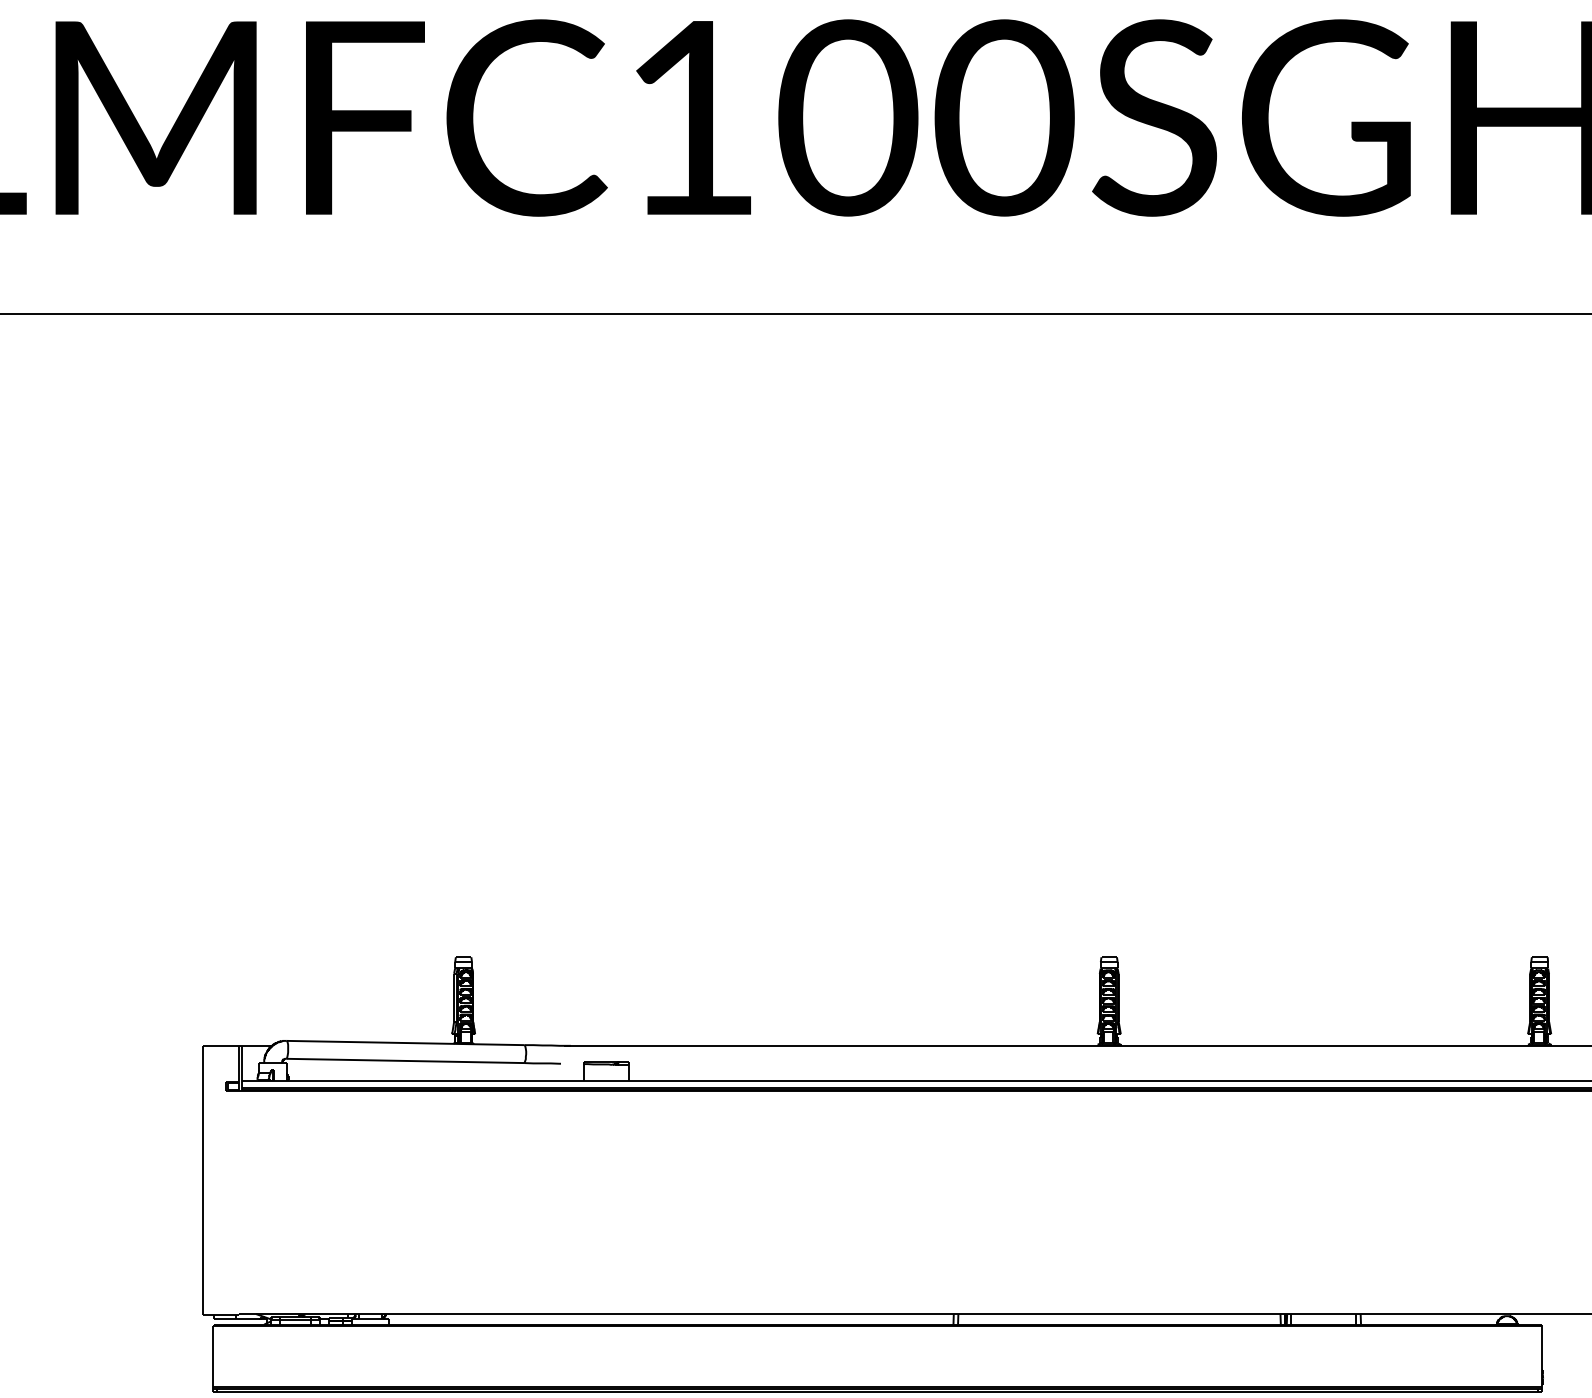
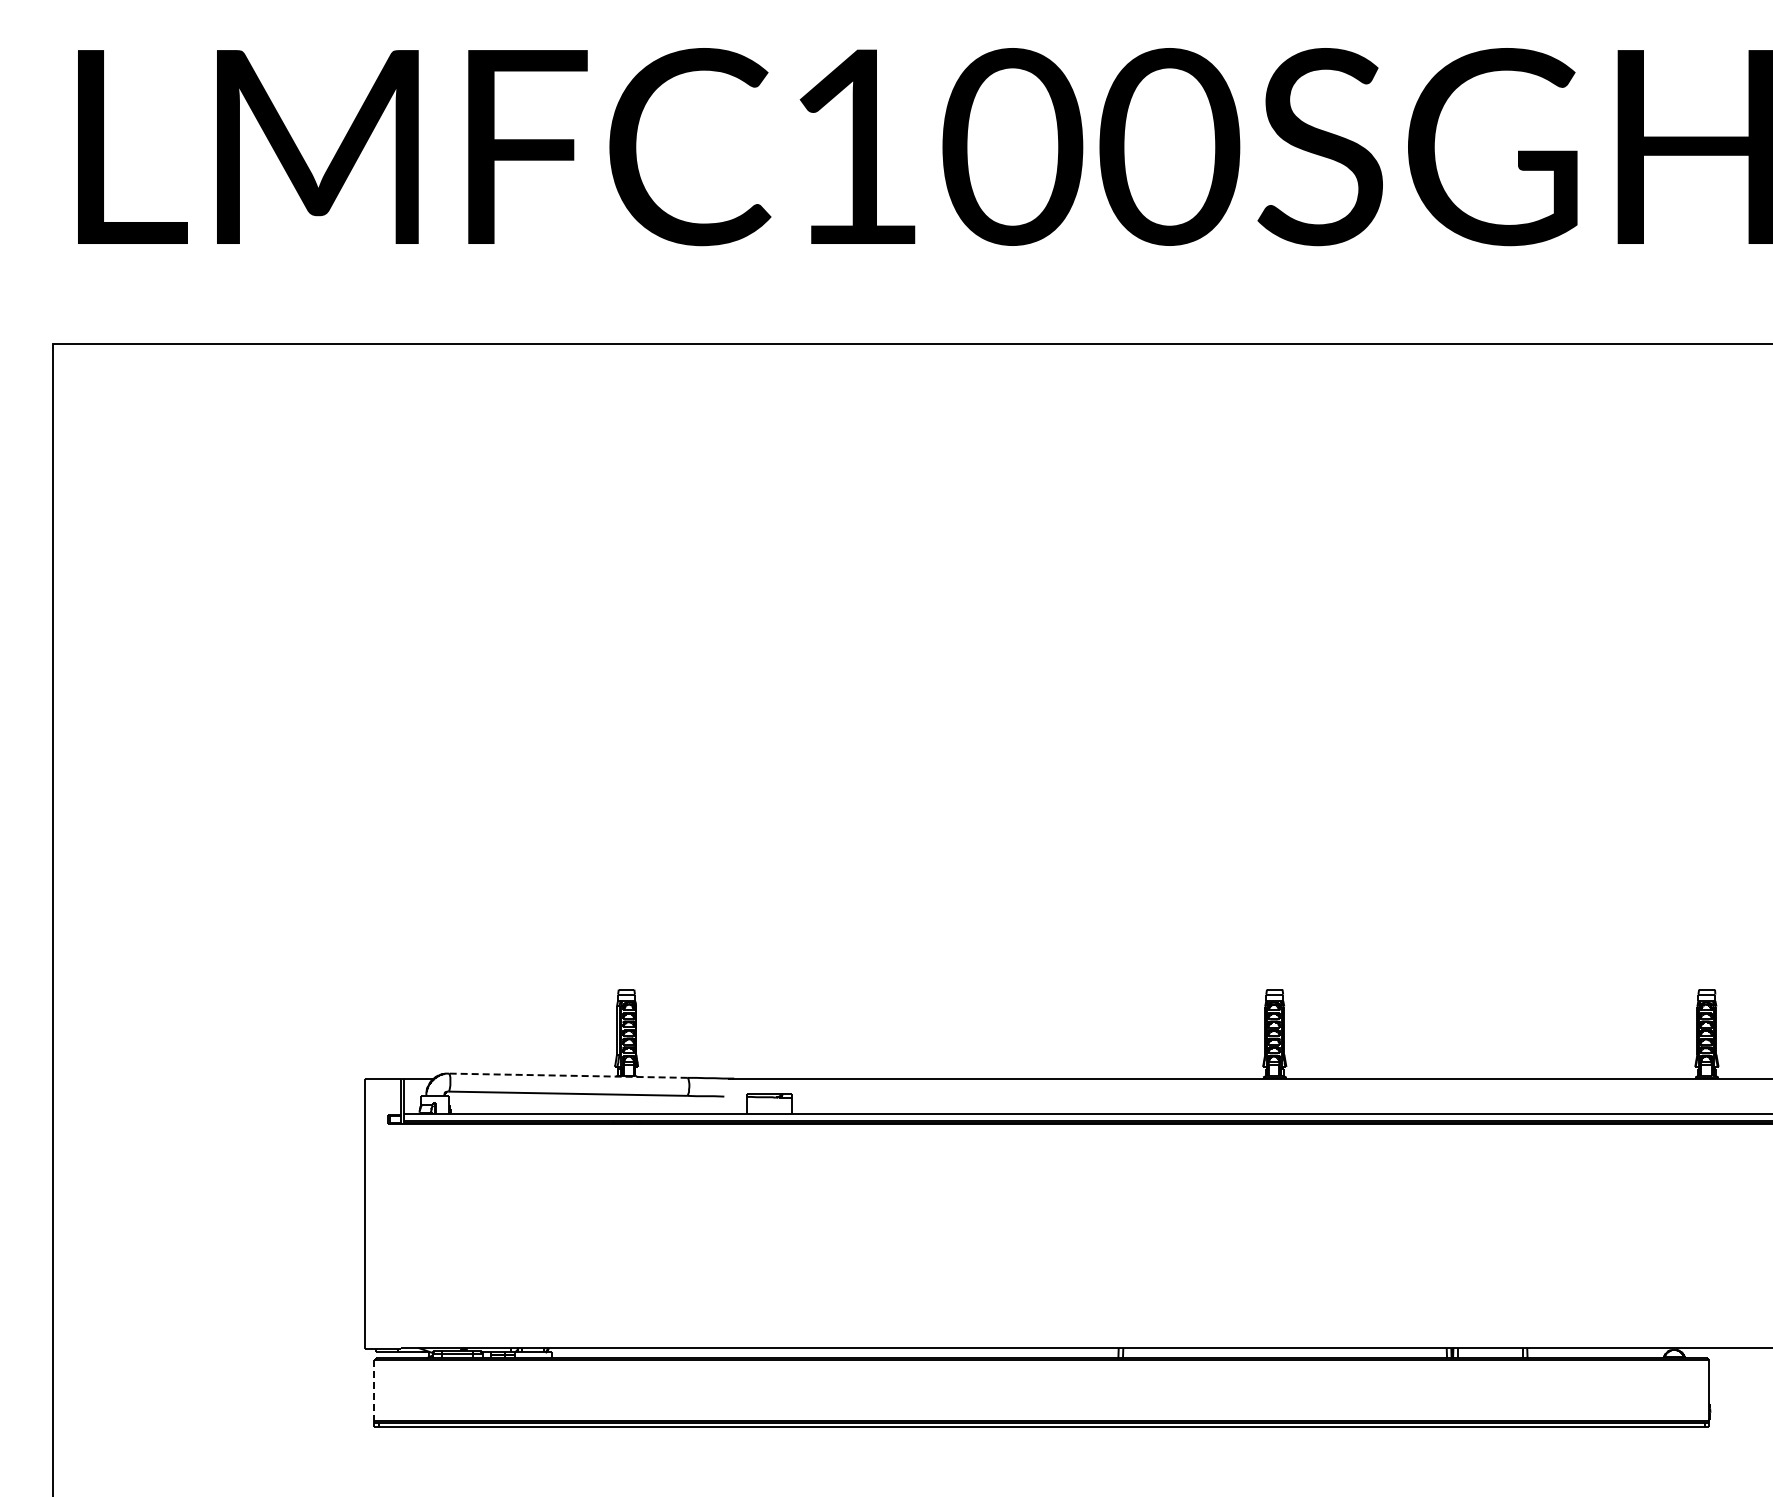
line: (404, 1042) -> (567, 1075), solid -> dashed
line: (212, 1356) -> (374, 1390), solid -> dashed

